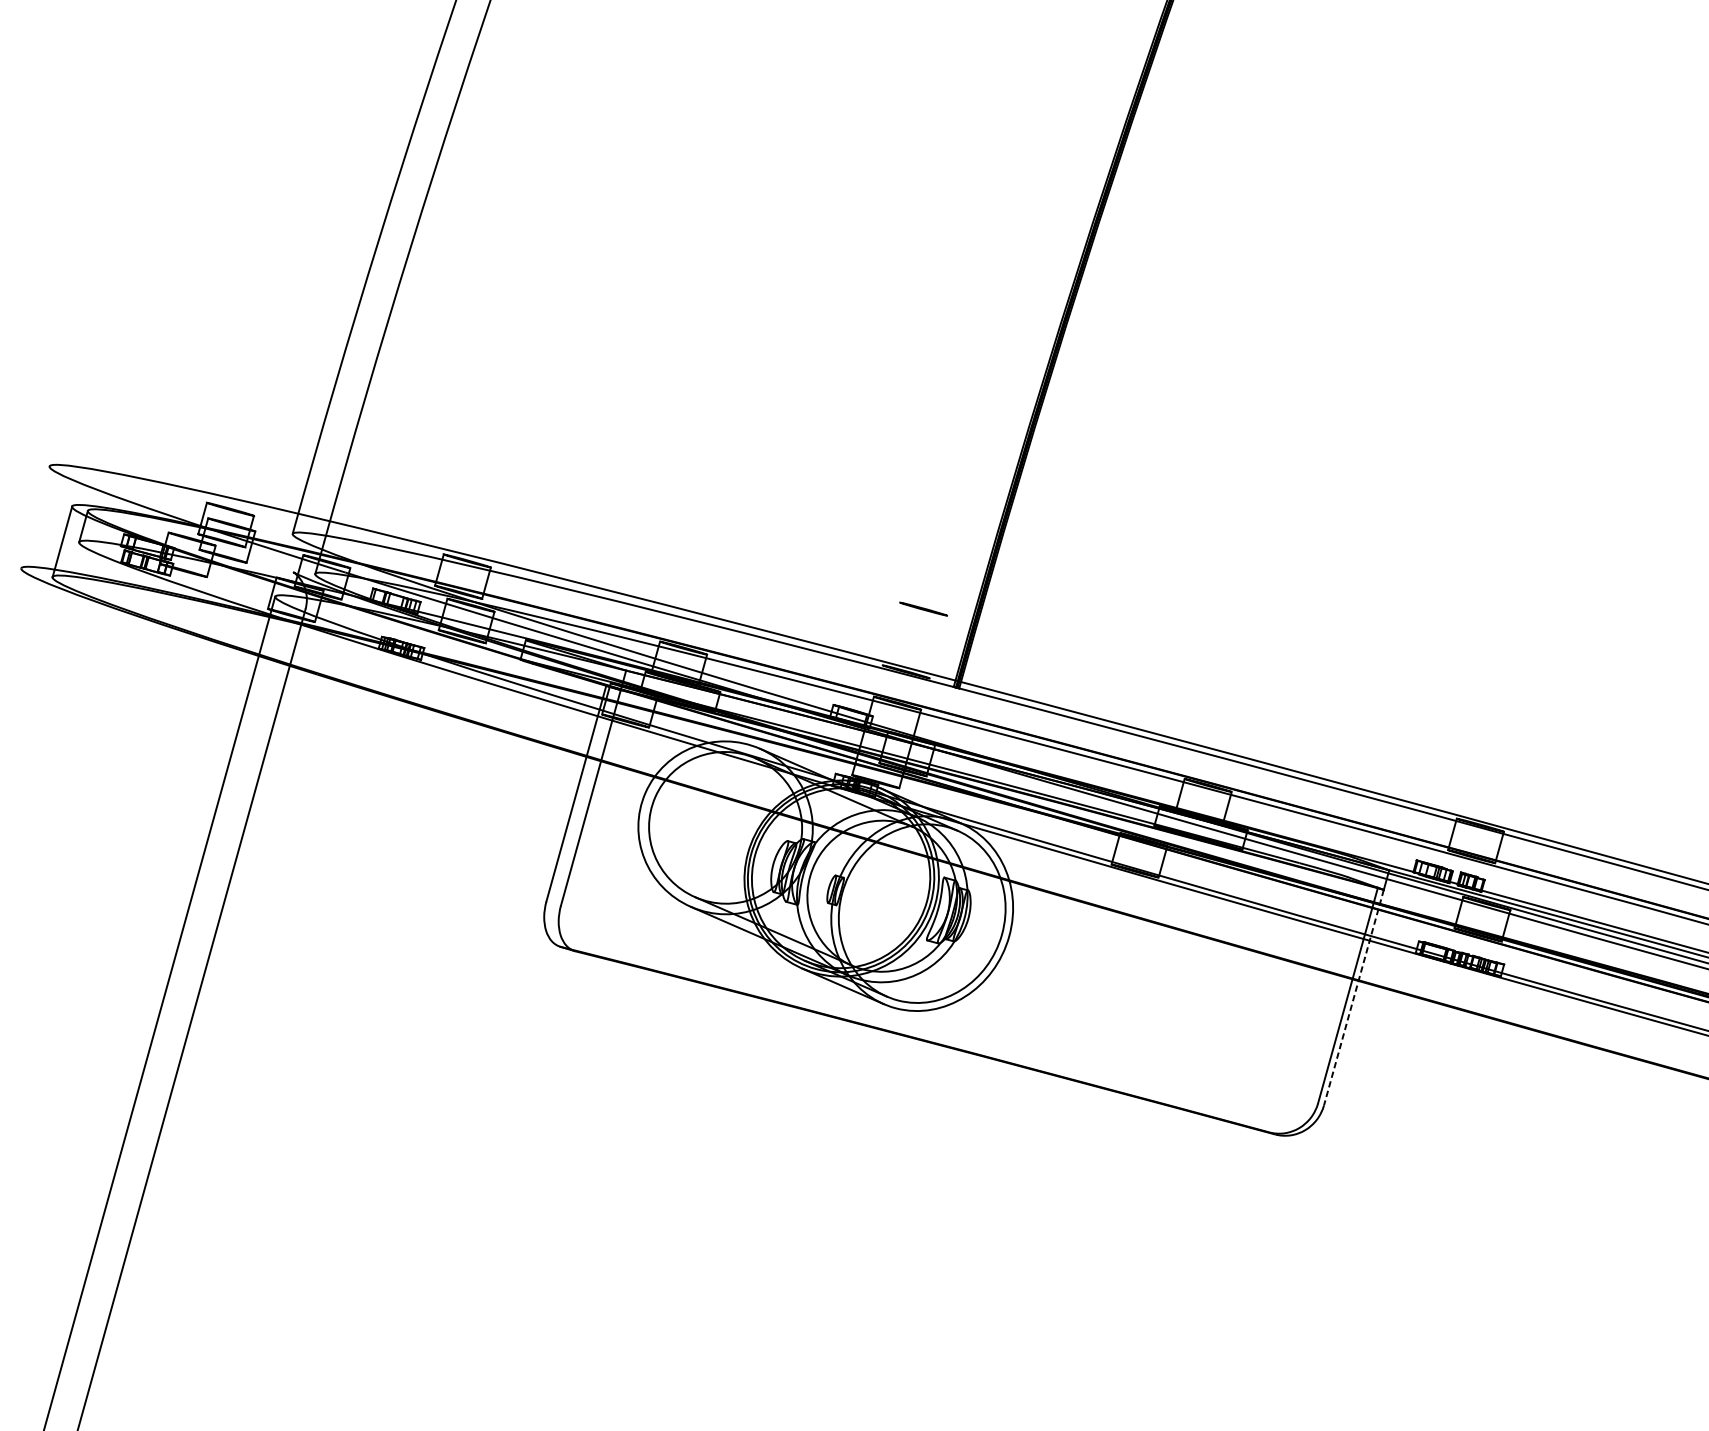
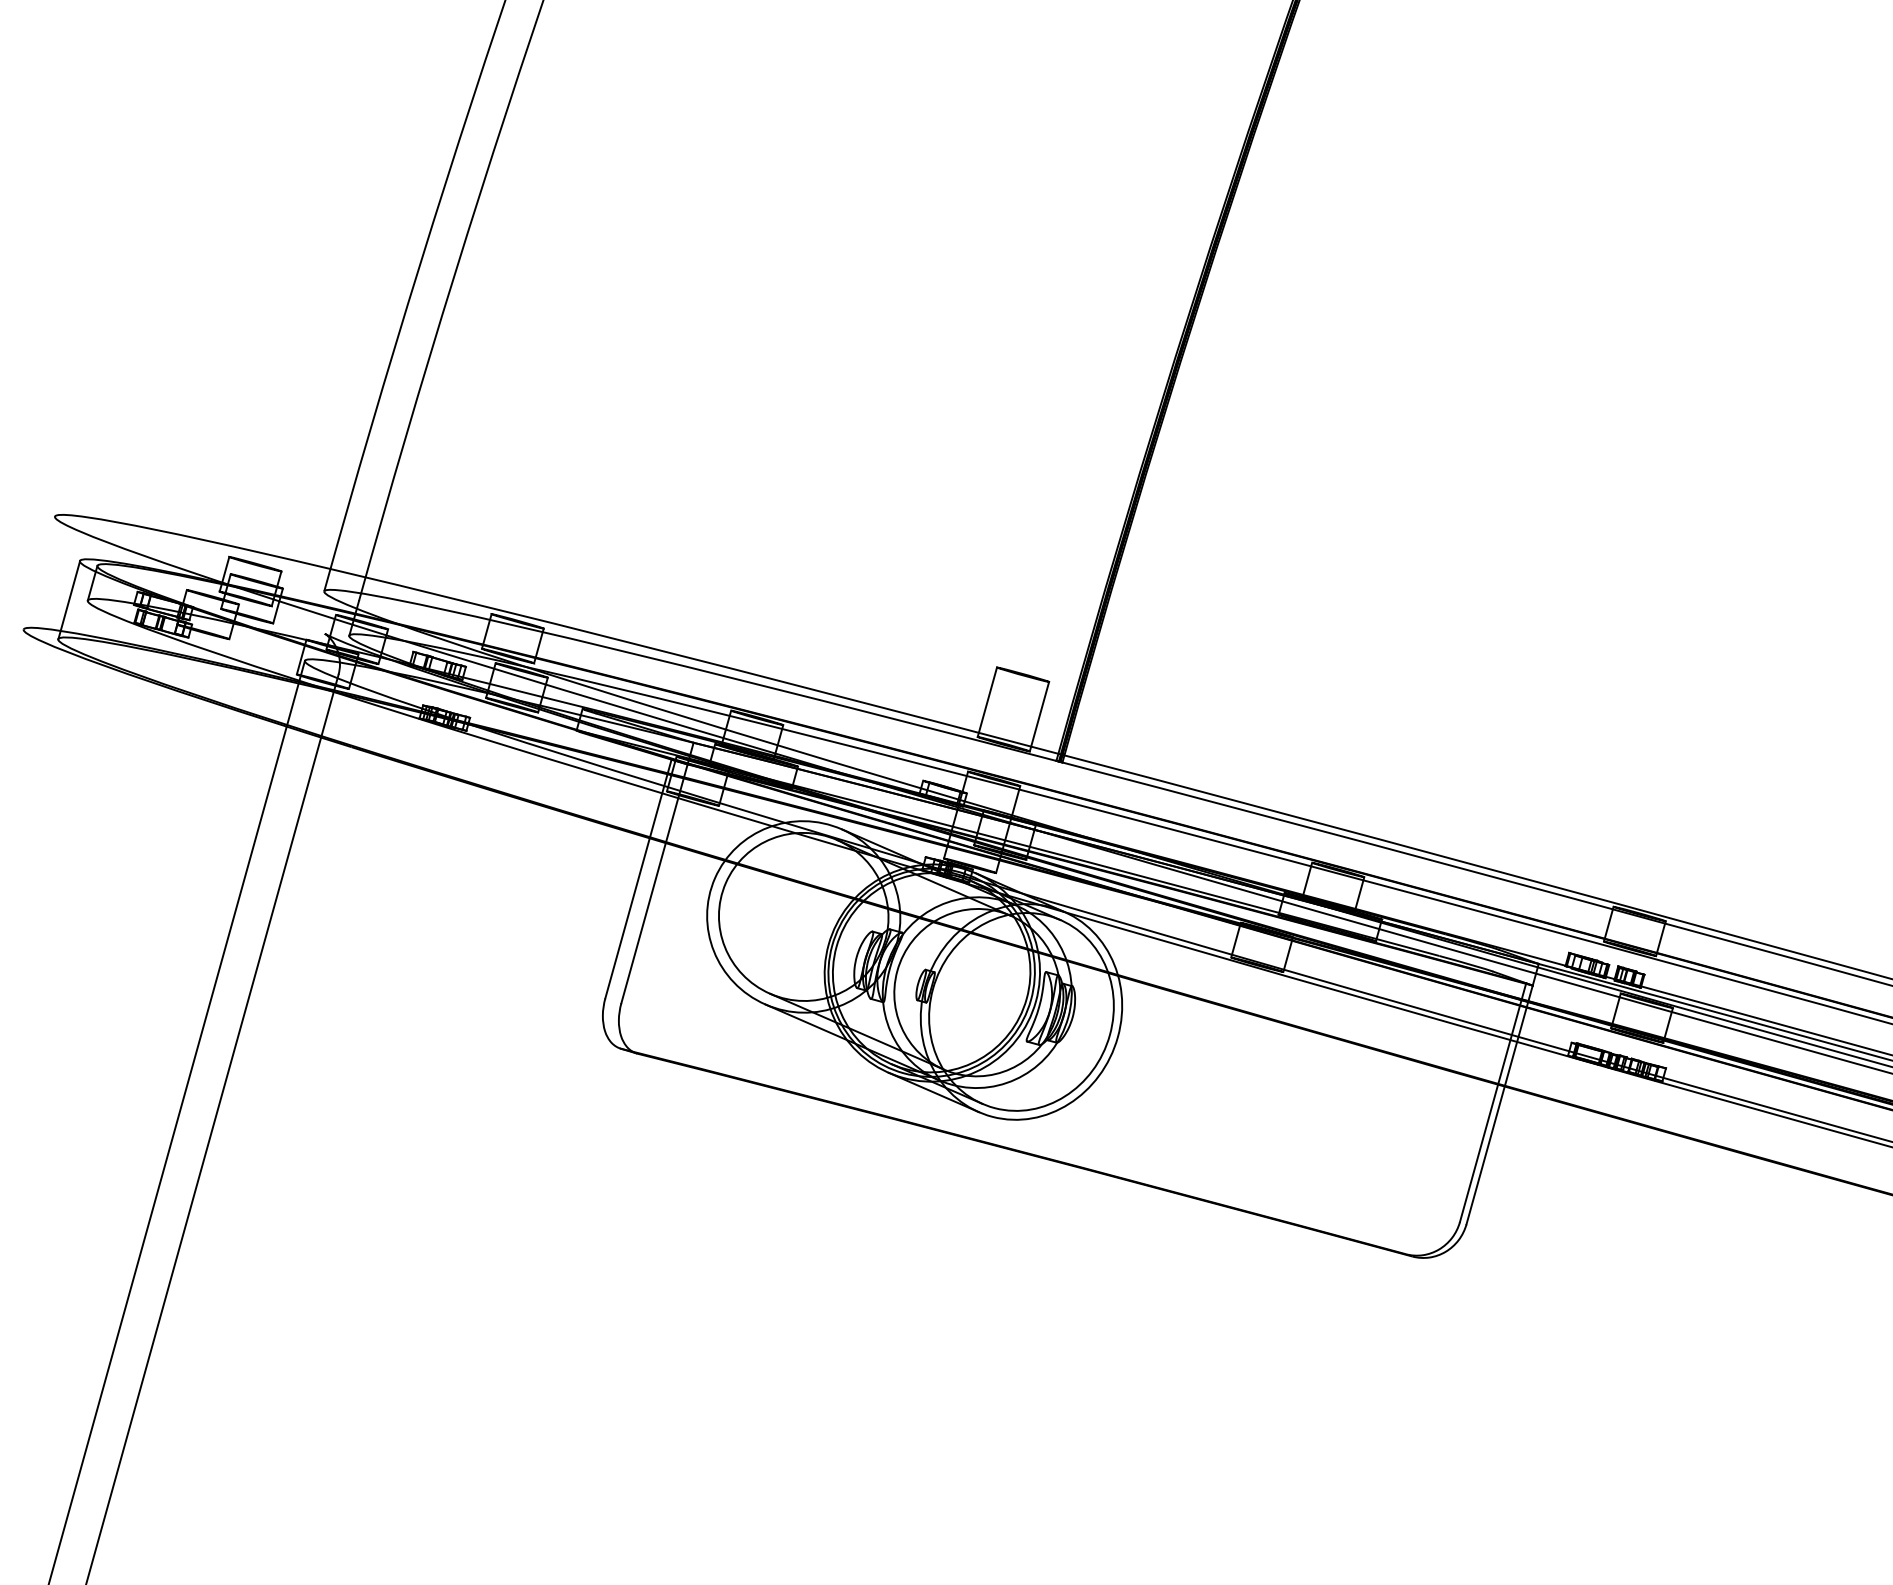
line: (891, 633) -> (987, 701), added
line: (938, 646) -> (1039, 716), added
line: (1353, 998) -> (1499, 1105), dashed -> solid

